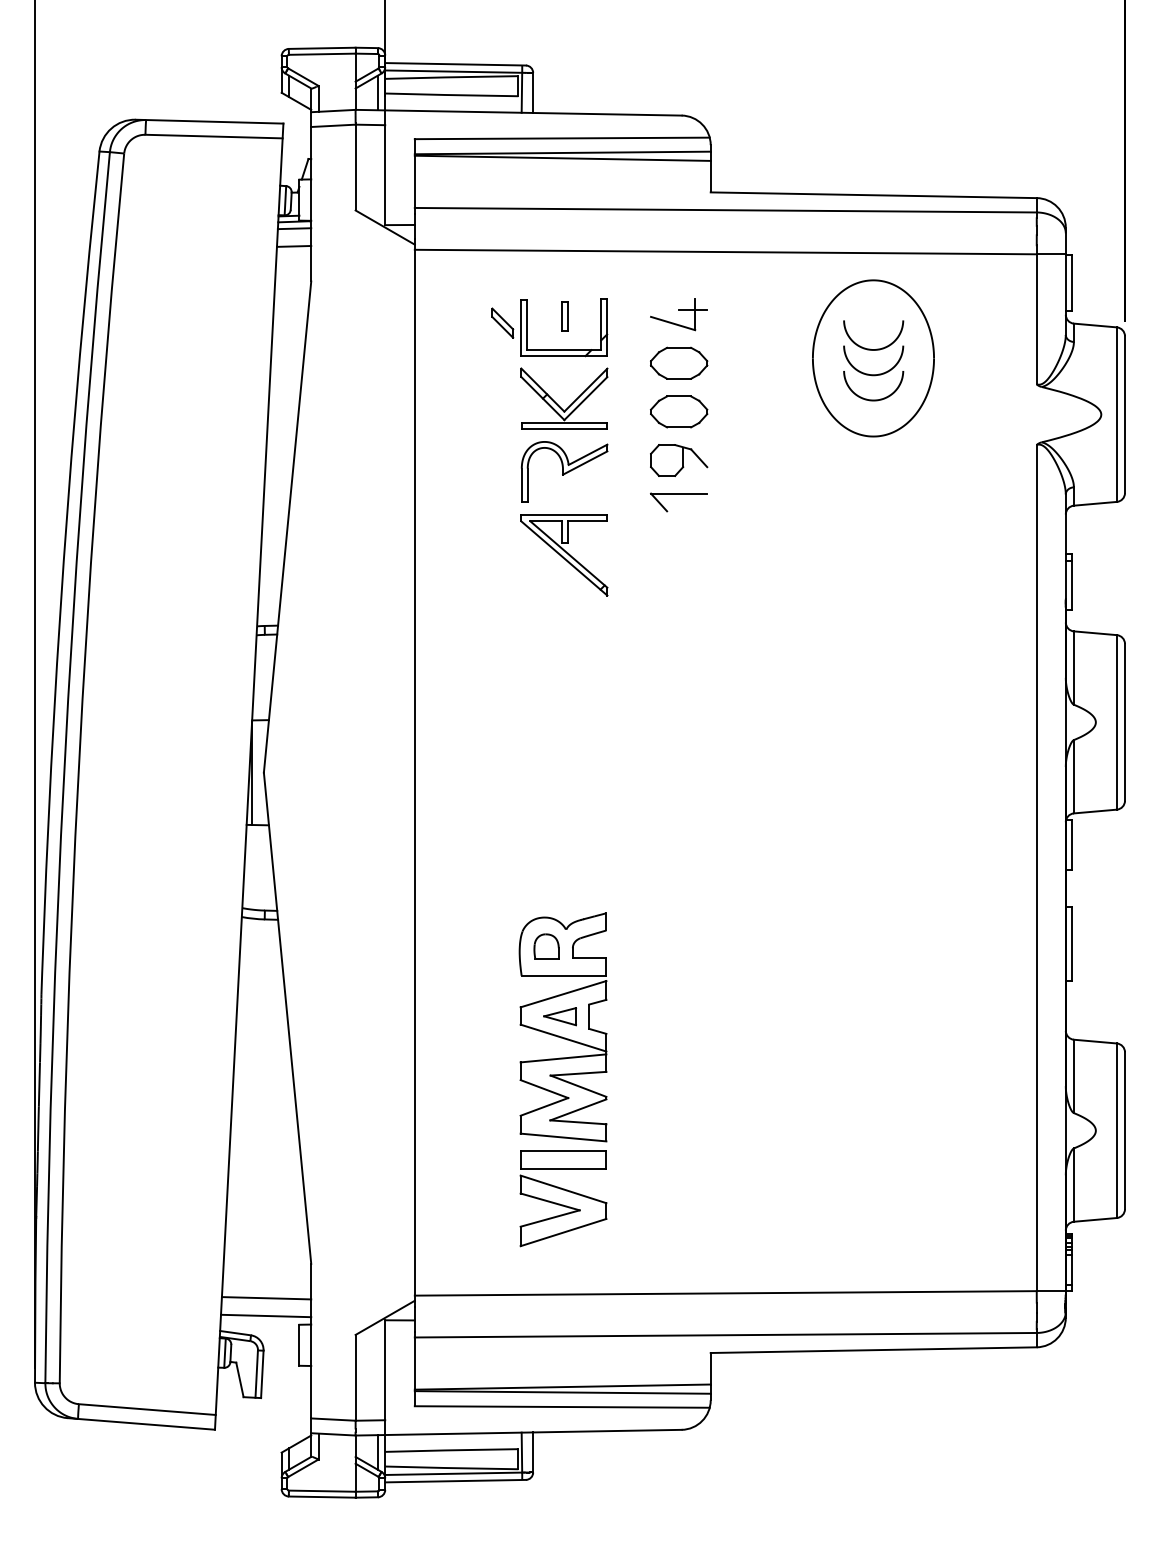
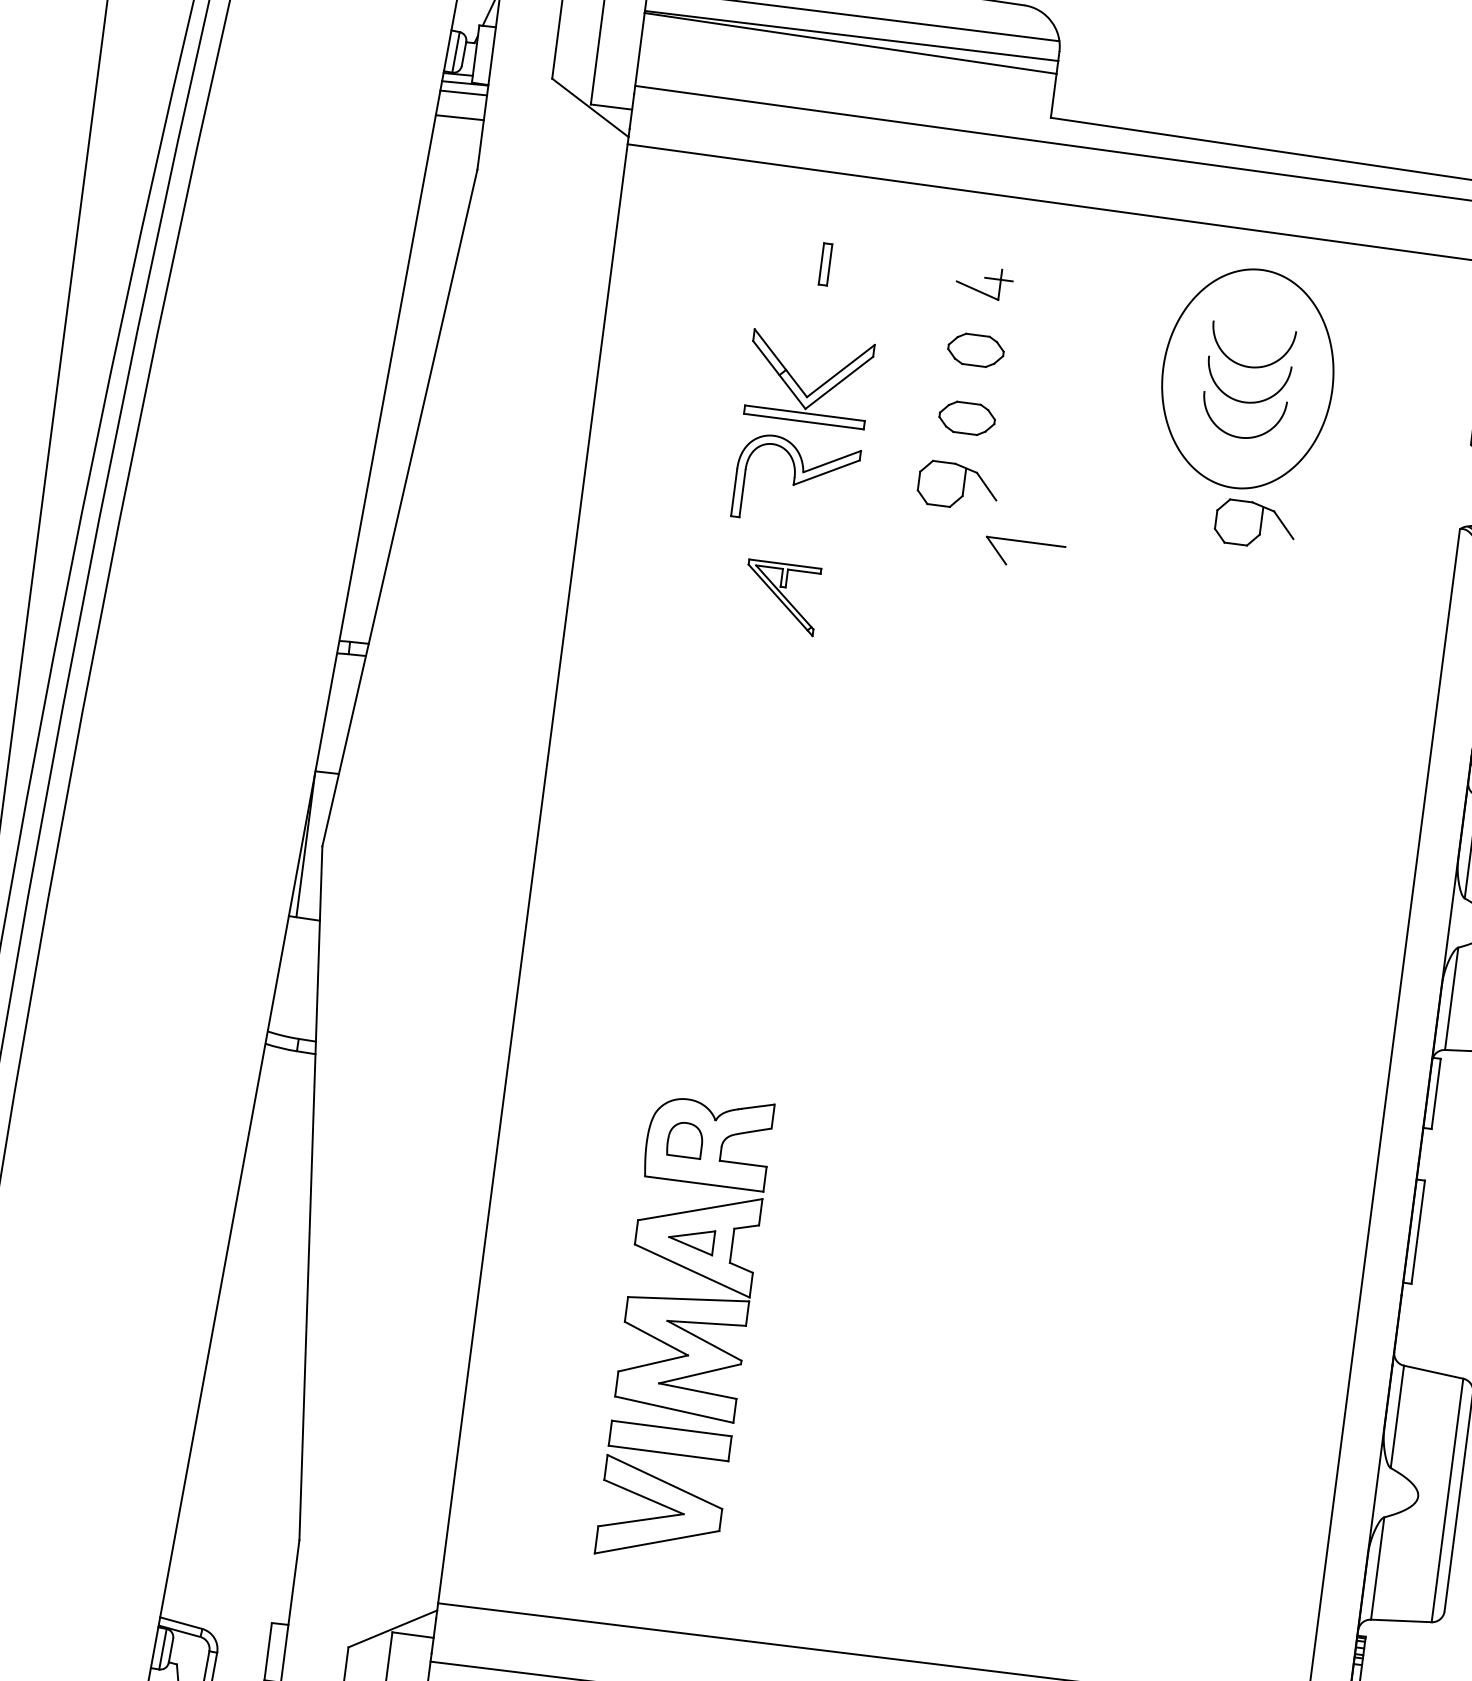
part: (678, 314) -> (983, 282), size x0.7
part: (527, 327) -> (770, 273), removed
part: (679, 362) -> (976, 349), size x0.7
part: (679, 411) -> (967, 417), size x0.7
part: (892, 460) -> (1255, 524), added
part: (678, 494) -> (1025, 543), moved
part: (564, 555) -> (781, 597), size x0.6
line: (266, 1298) -> (230, 1580), removed
line: (266, 1315) -> (227, 1604), removed

